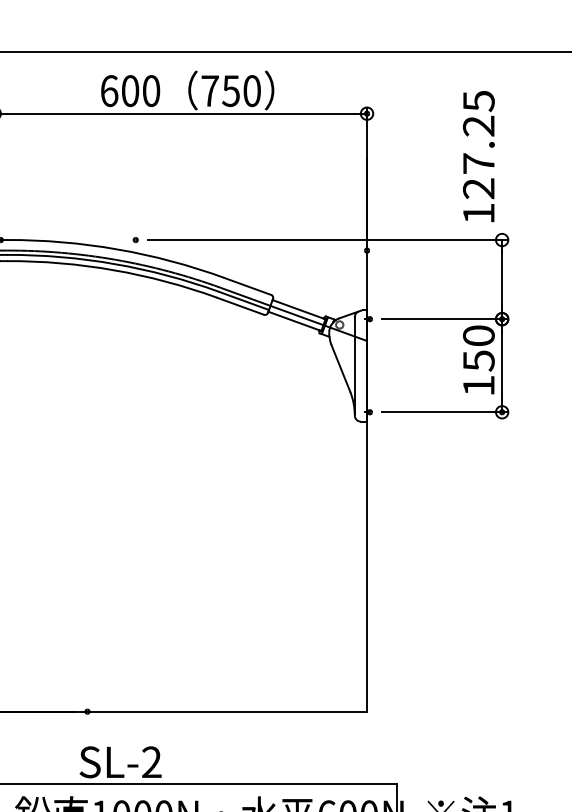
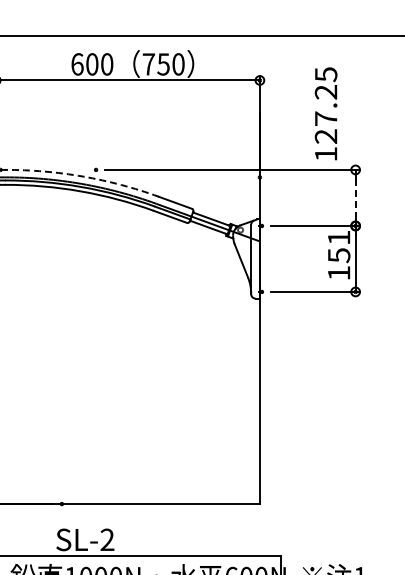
text: (477, 156) -> (325, 113), moved
arc: (118, 249) -> (83, 176), solid -> dashed
line: (501, 280) -> (355, 198), solid -> dashed
text: (477, 335) -> (338, 237), 150 -> 151

